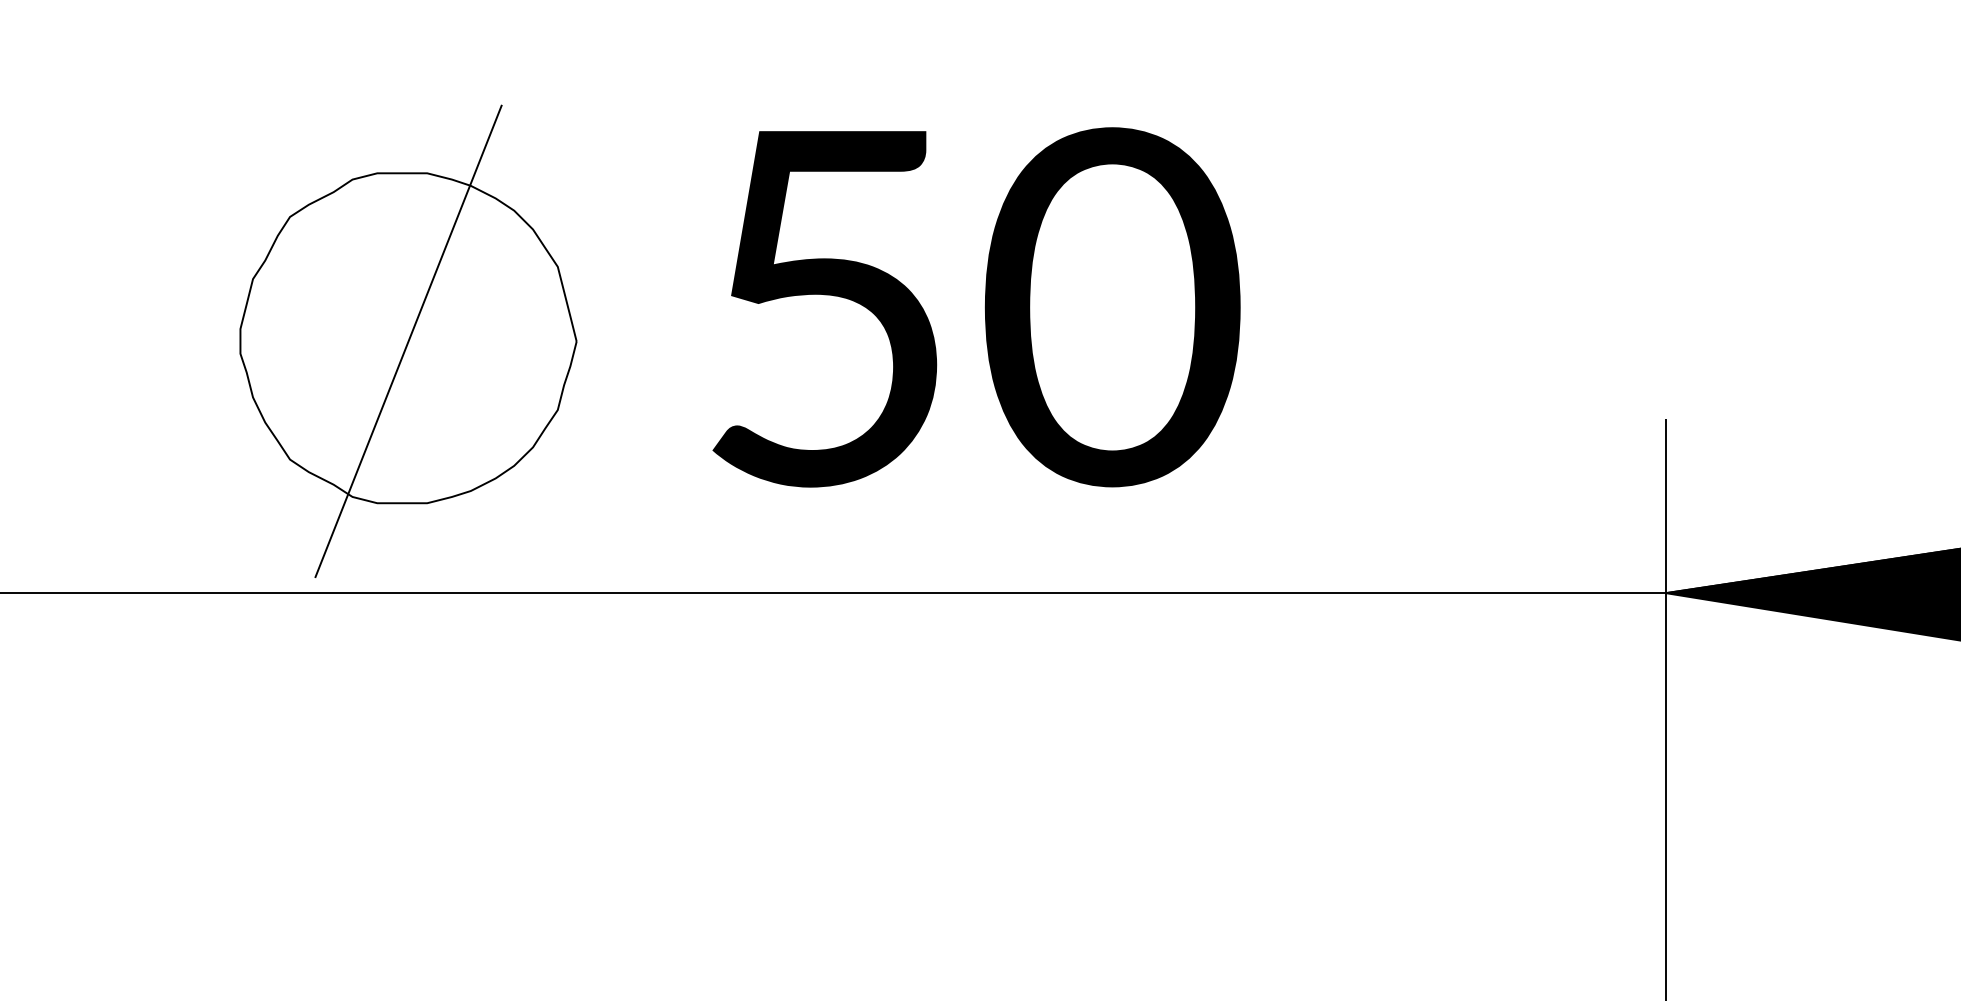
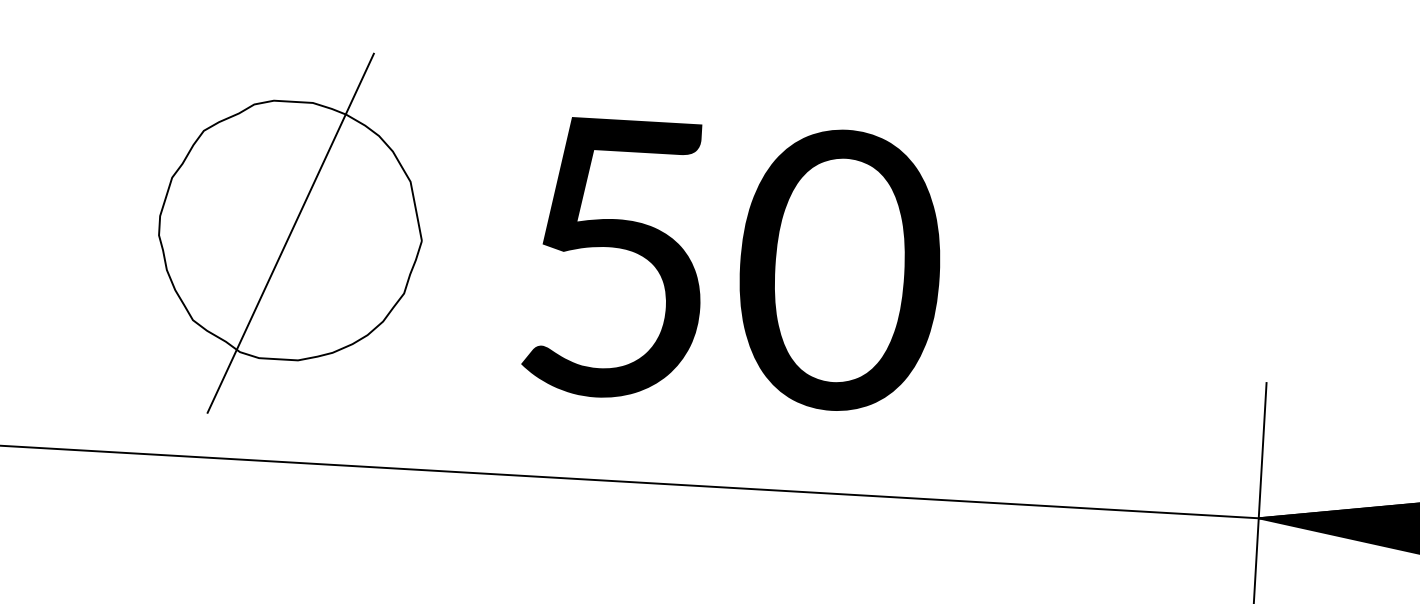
part: (408, 340) -> (290, 232), moved

